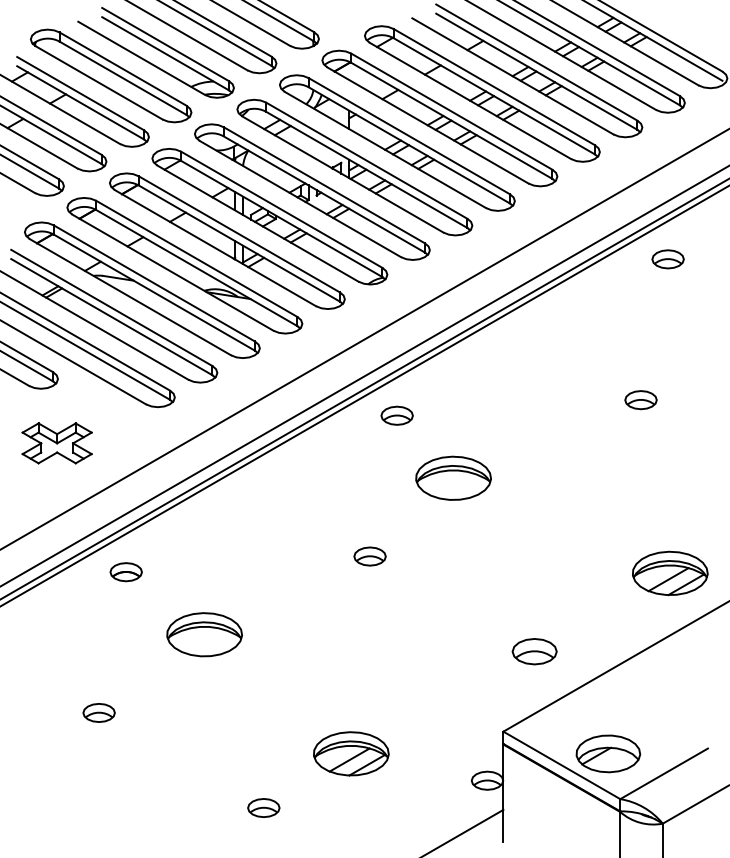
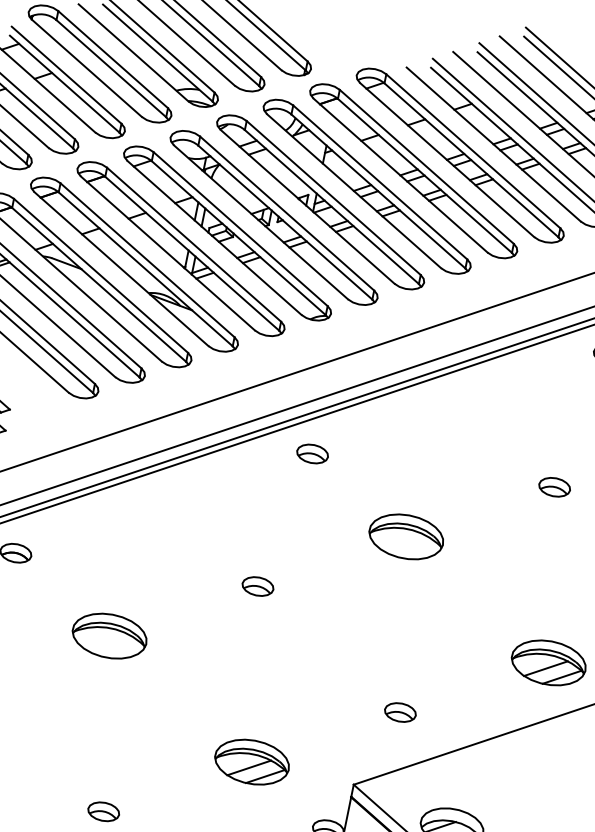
part: (453, 477) -> (406, 536), moved
part: (204, 634) -> (109, 635), moved
part: (534, 651) -> (400, 712), size x0.71
part: (351, 753) -> (252, 761), moved

